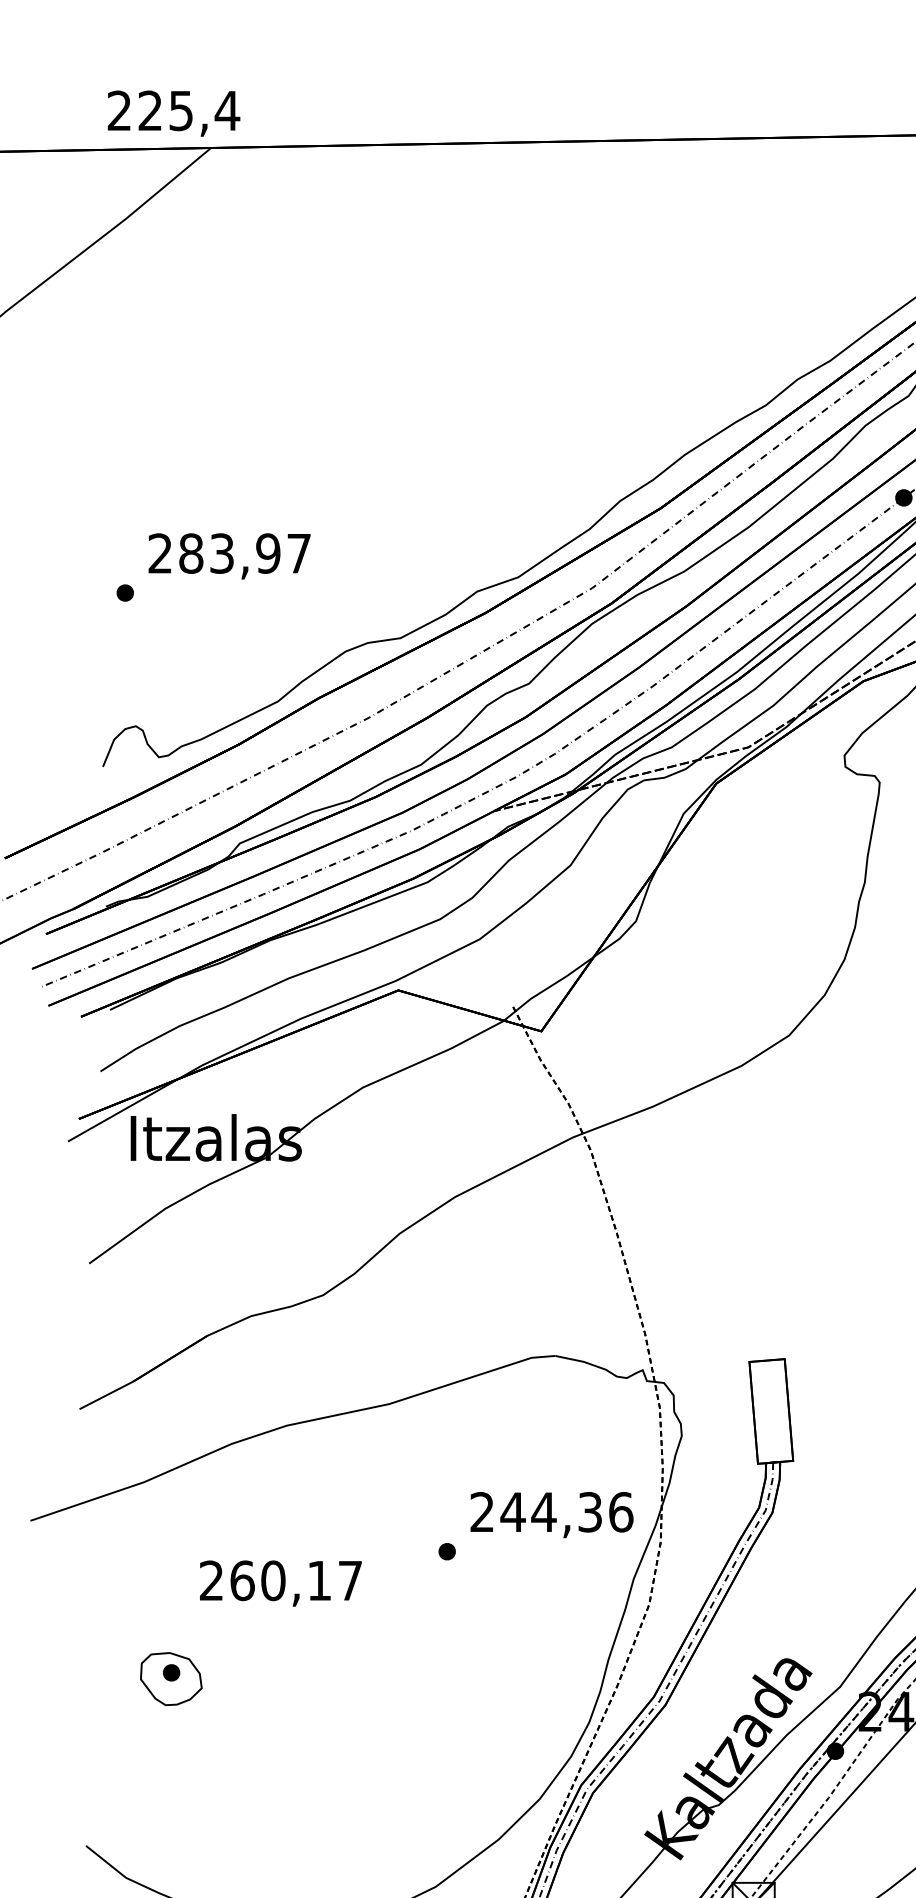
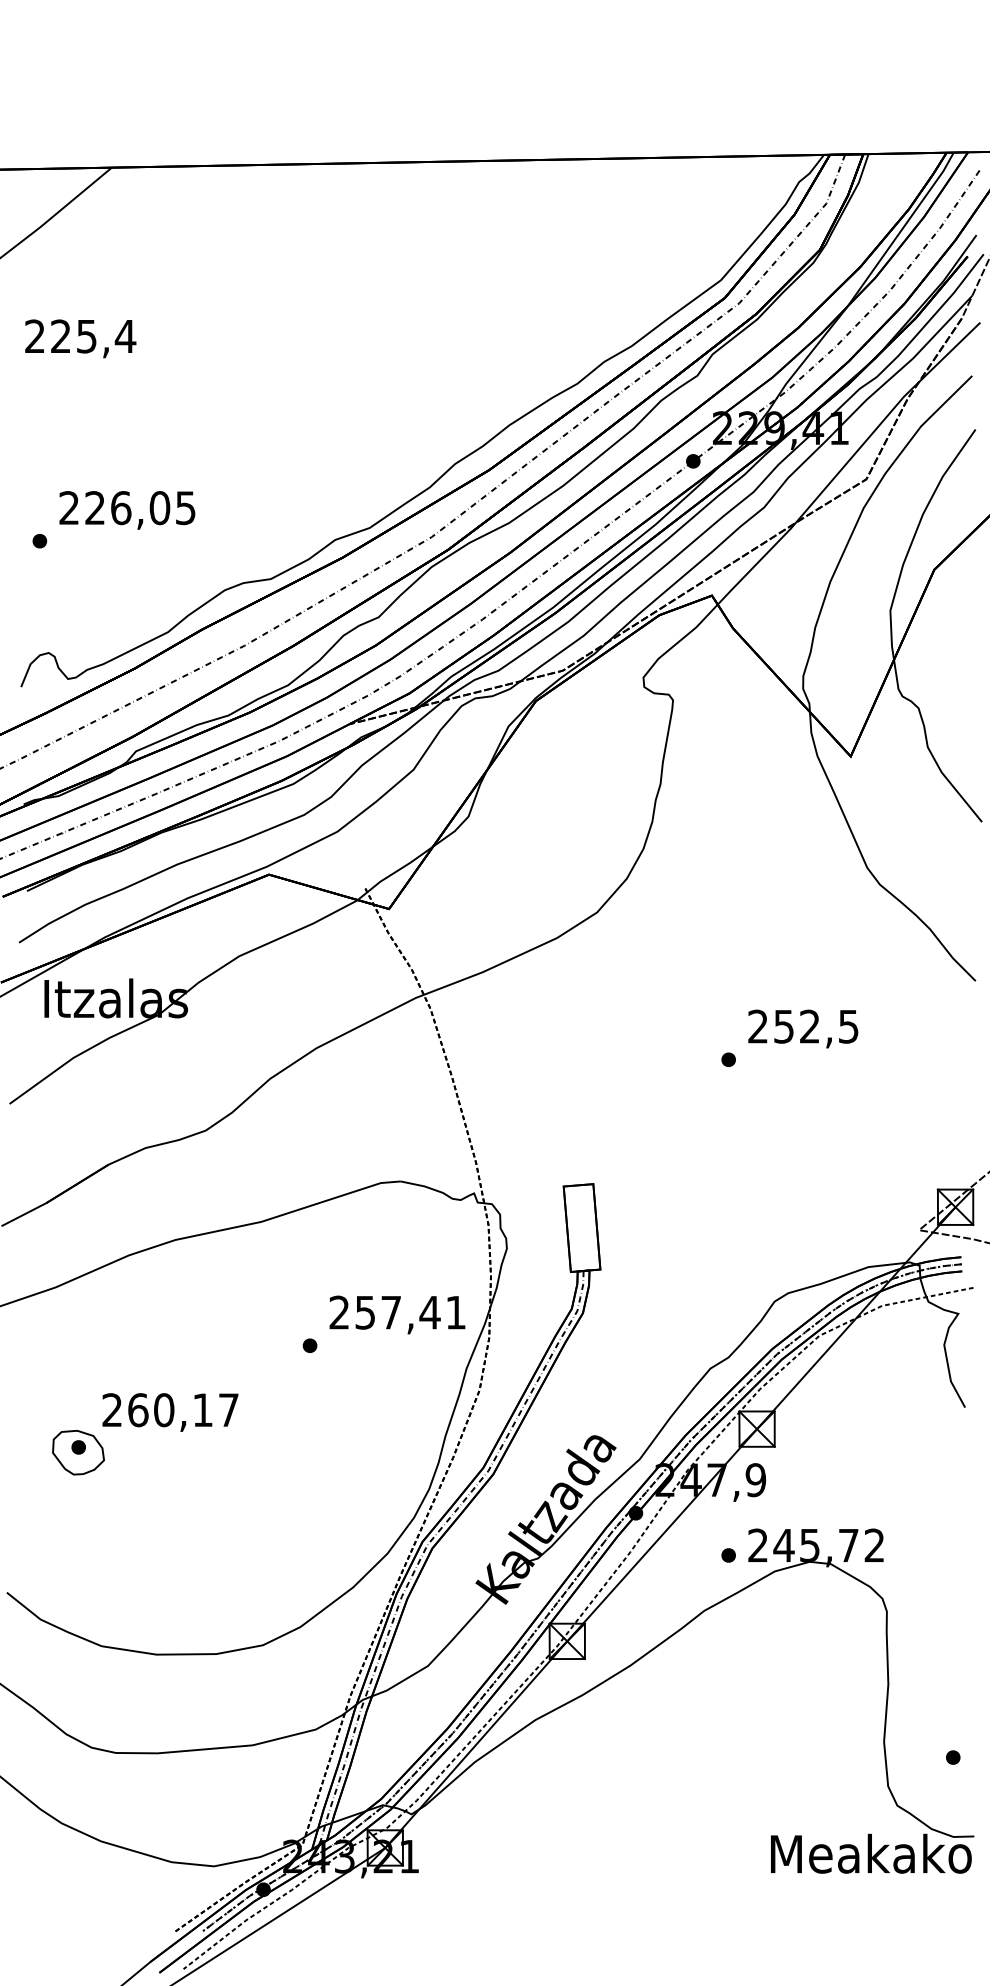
text: (173, 113) -> (80, 338), moved
text: (245, 554) -> (140, 508), 283,97 -> 226,05
text: (566, 1512) -> (410, 1312), 244,36 -> 257,41
text: (280, 1583) -> (170, 1412), moved

